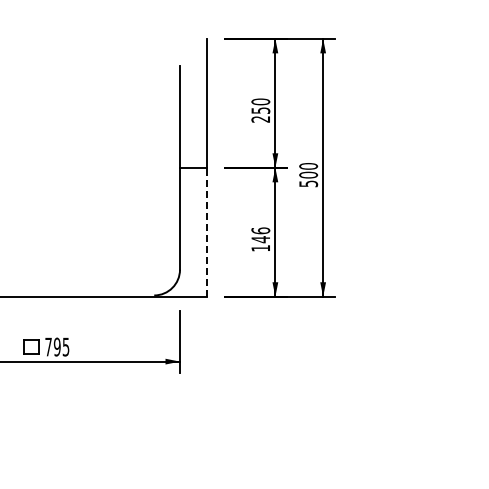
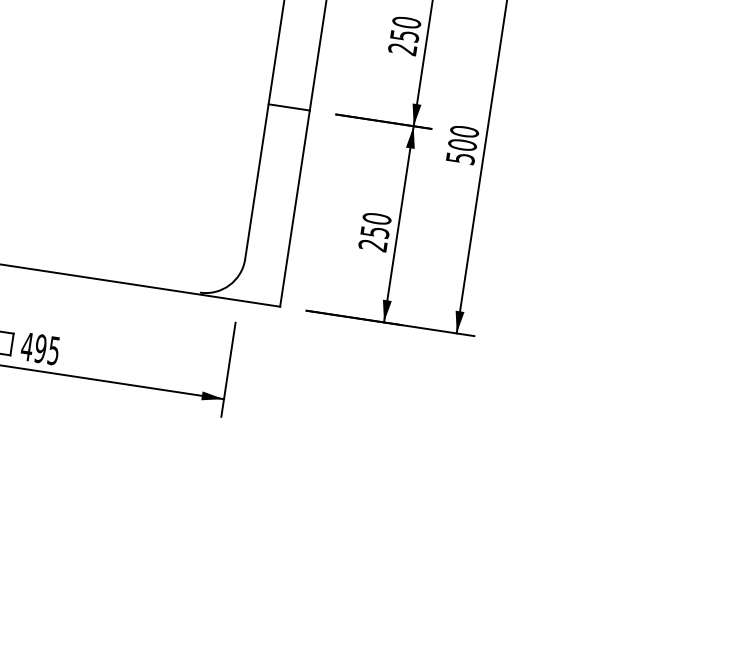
line: (207, 231) -> (295, 207), dashed -> solid
text: (260, 239) -> (374, 231), 146 -> 250
text: (48, 346) -> (27, 345), 795 -> 495

